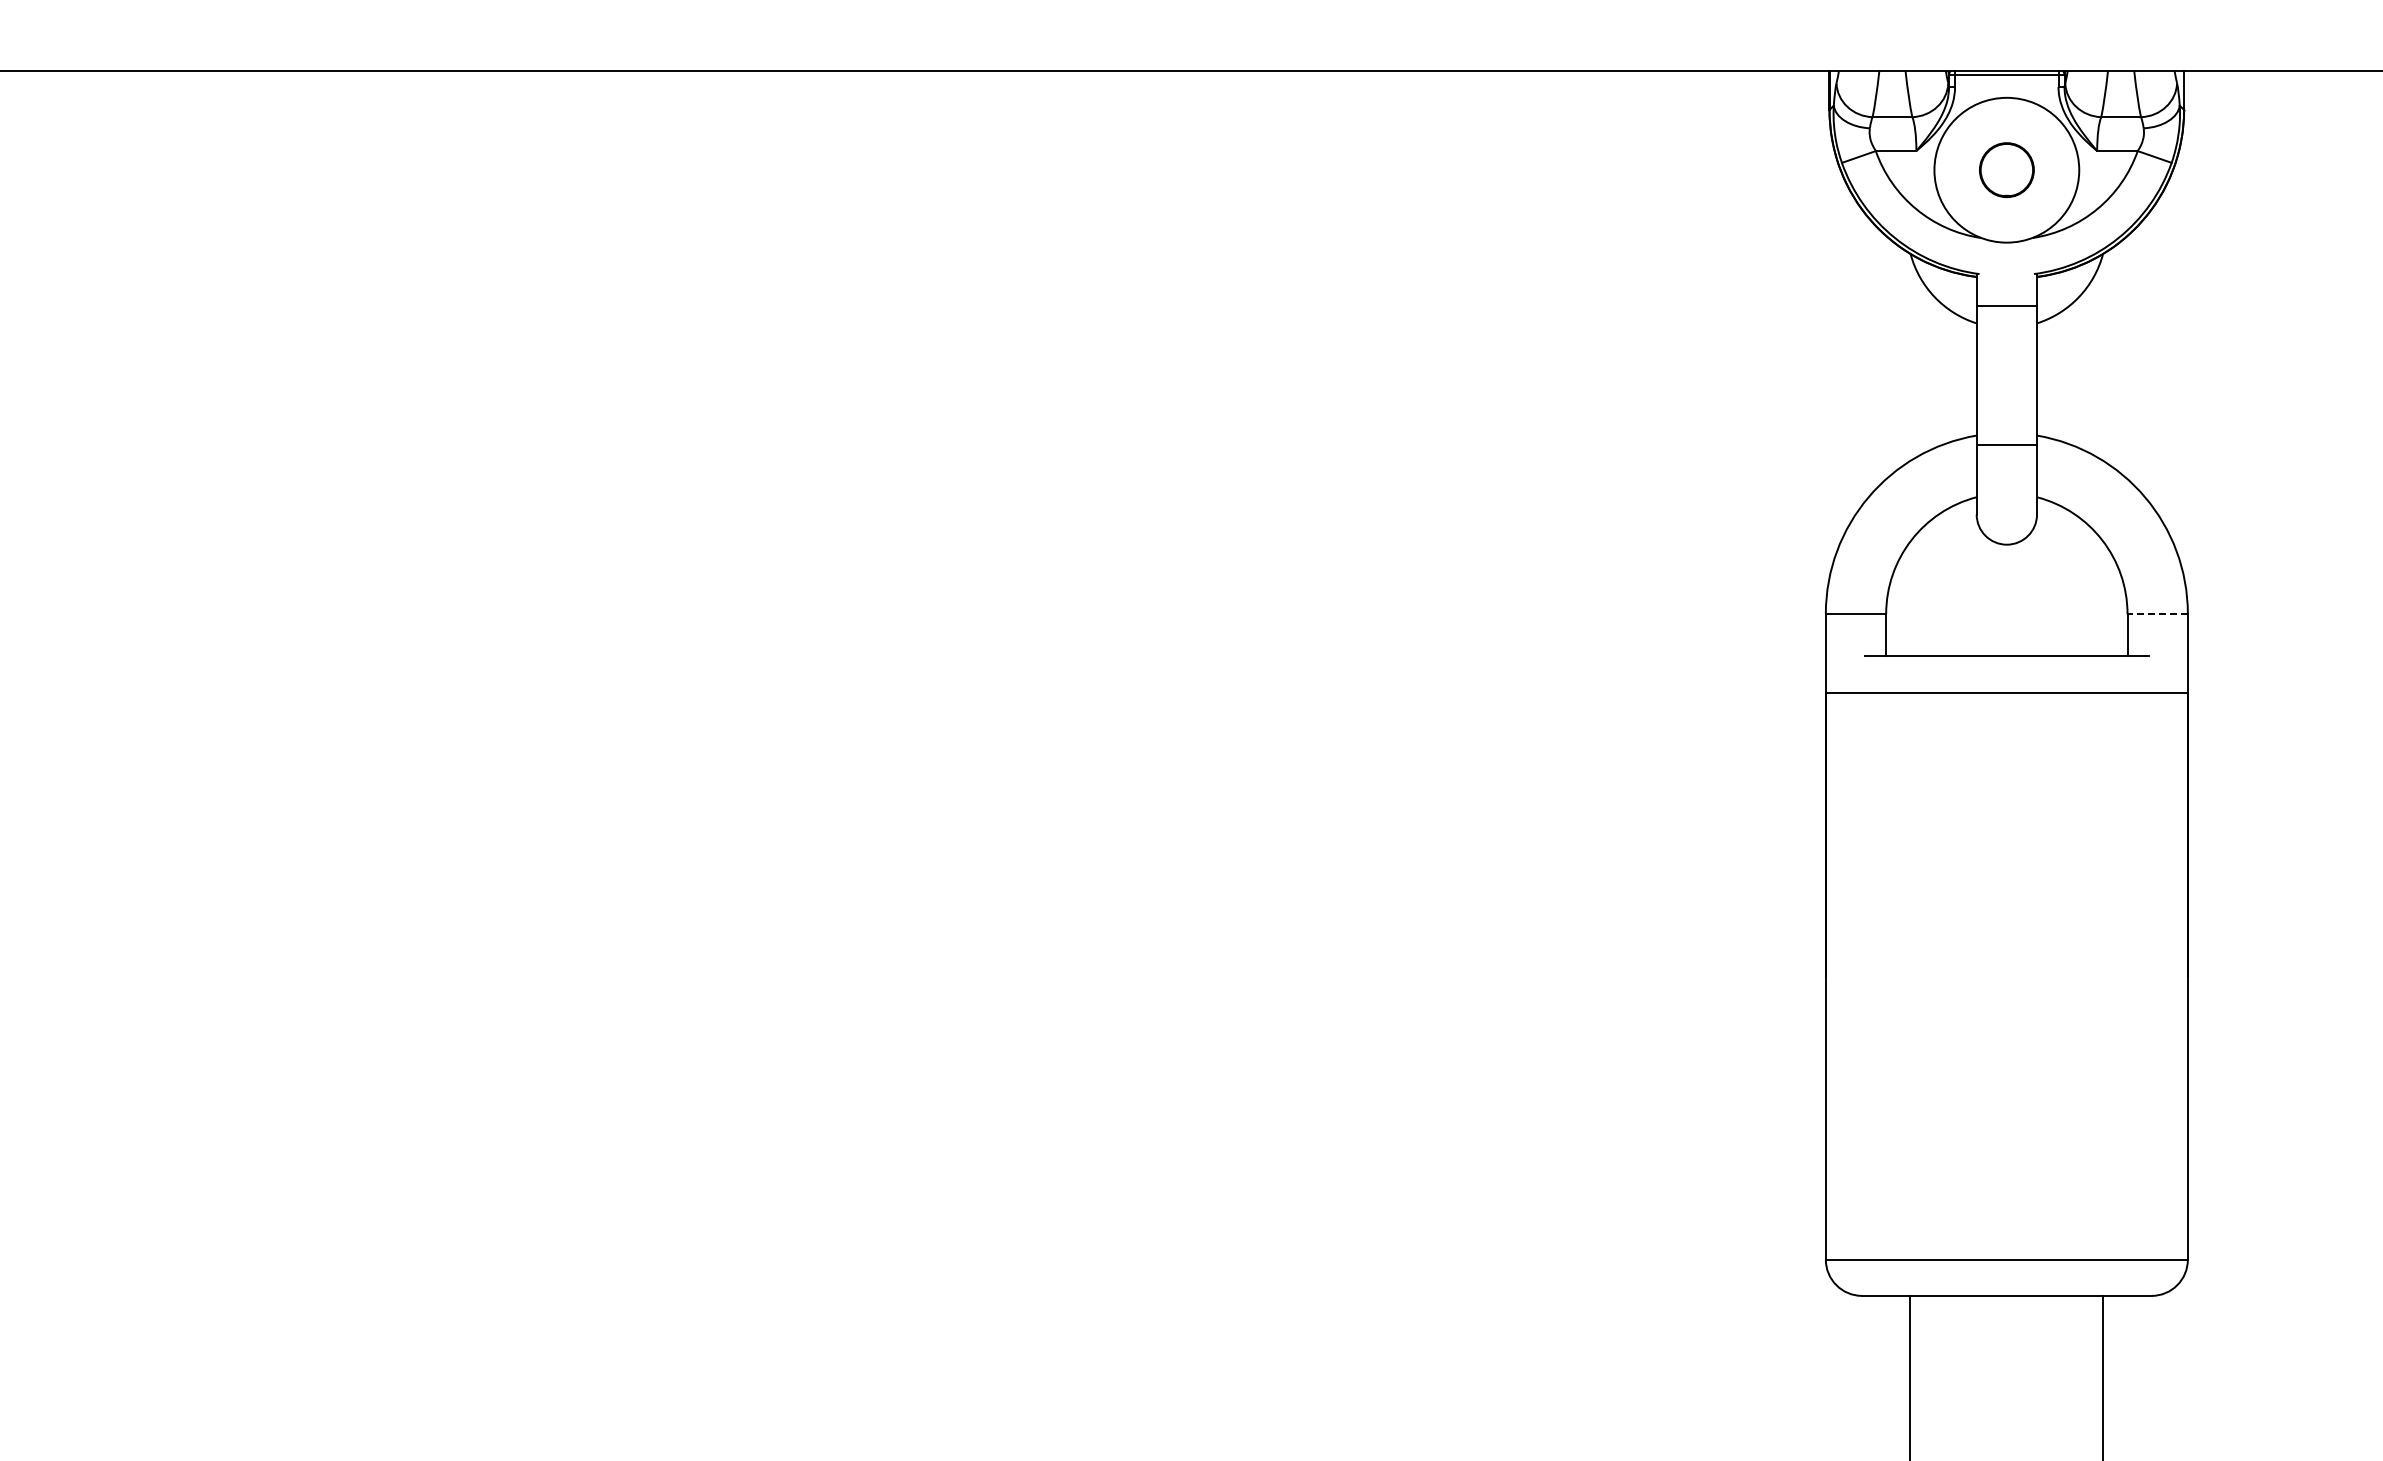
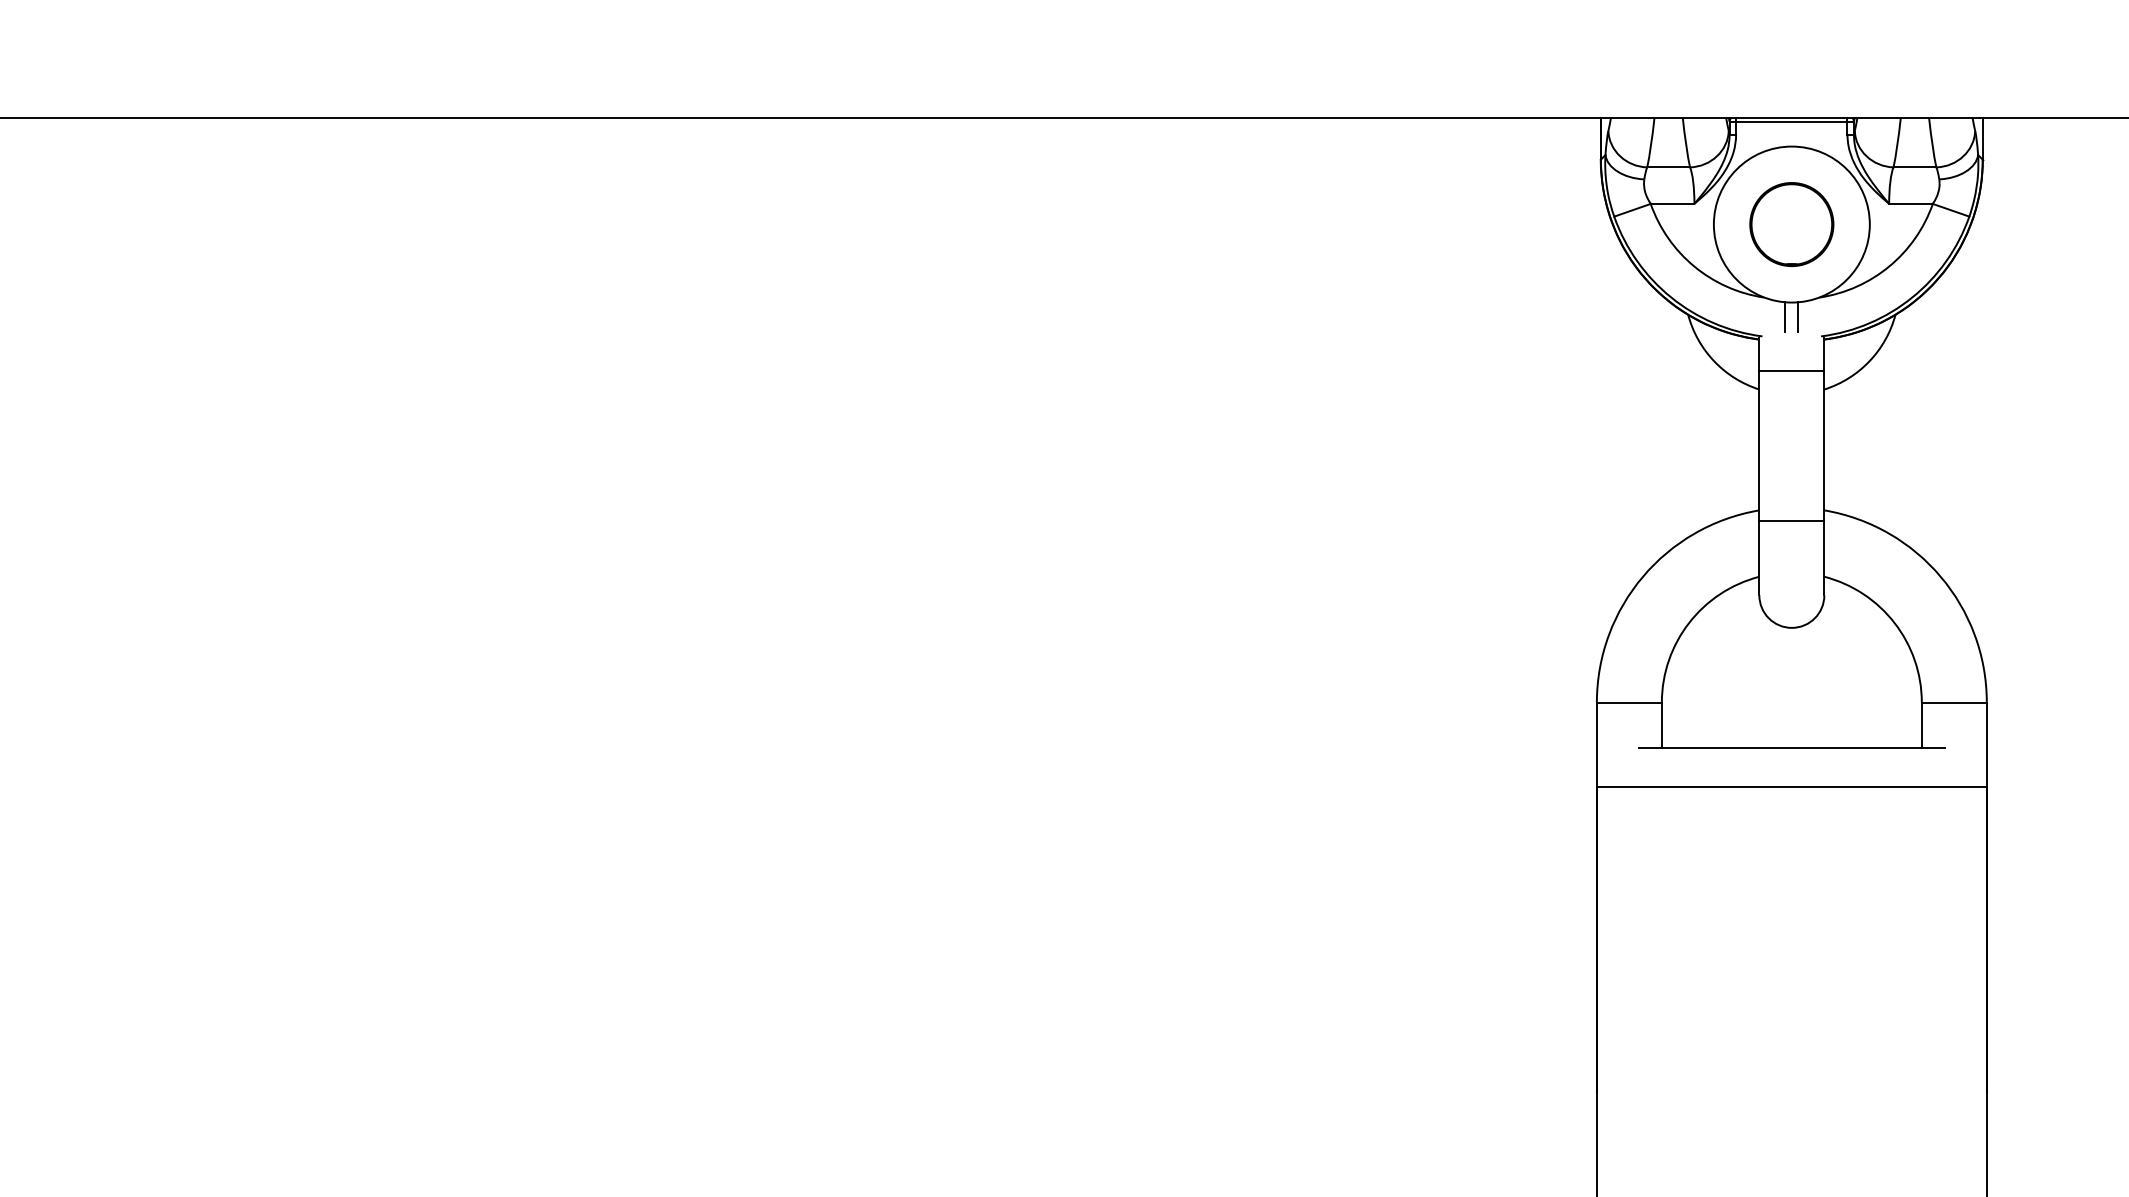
circle: (2006, 169) -> (1791, 223), size x1.43
line: (2000, 255) -> (1785, 316), added
line: (2012, 255) -> (1797, 316), added
line: (2157, 614) -> (1954, 703), dashed -> solid

